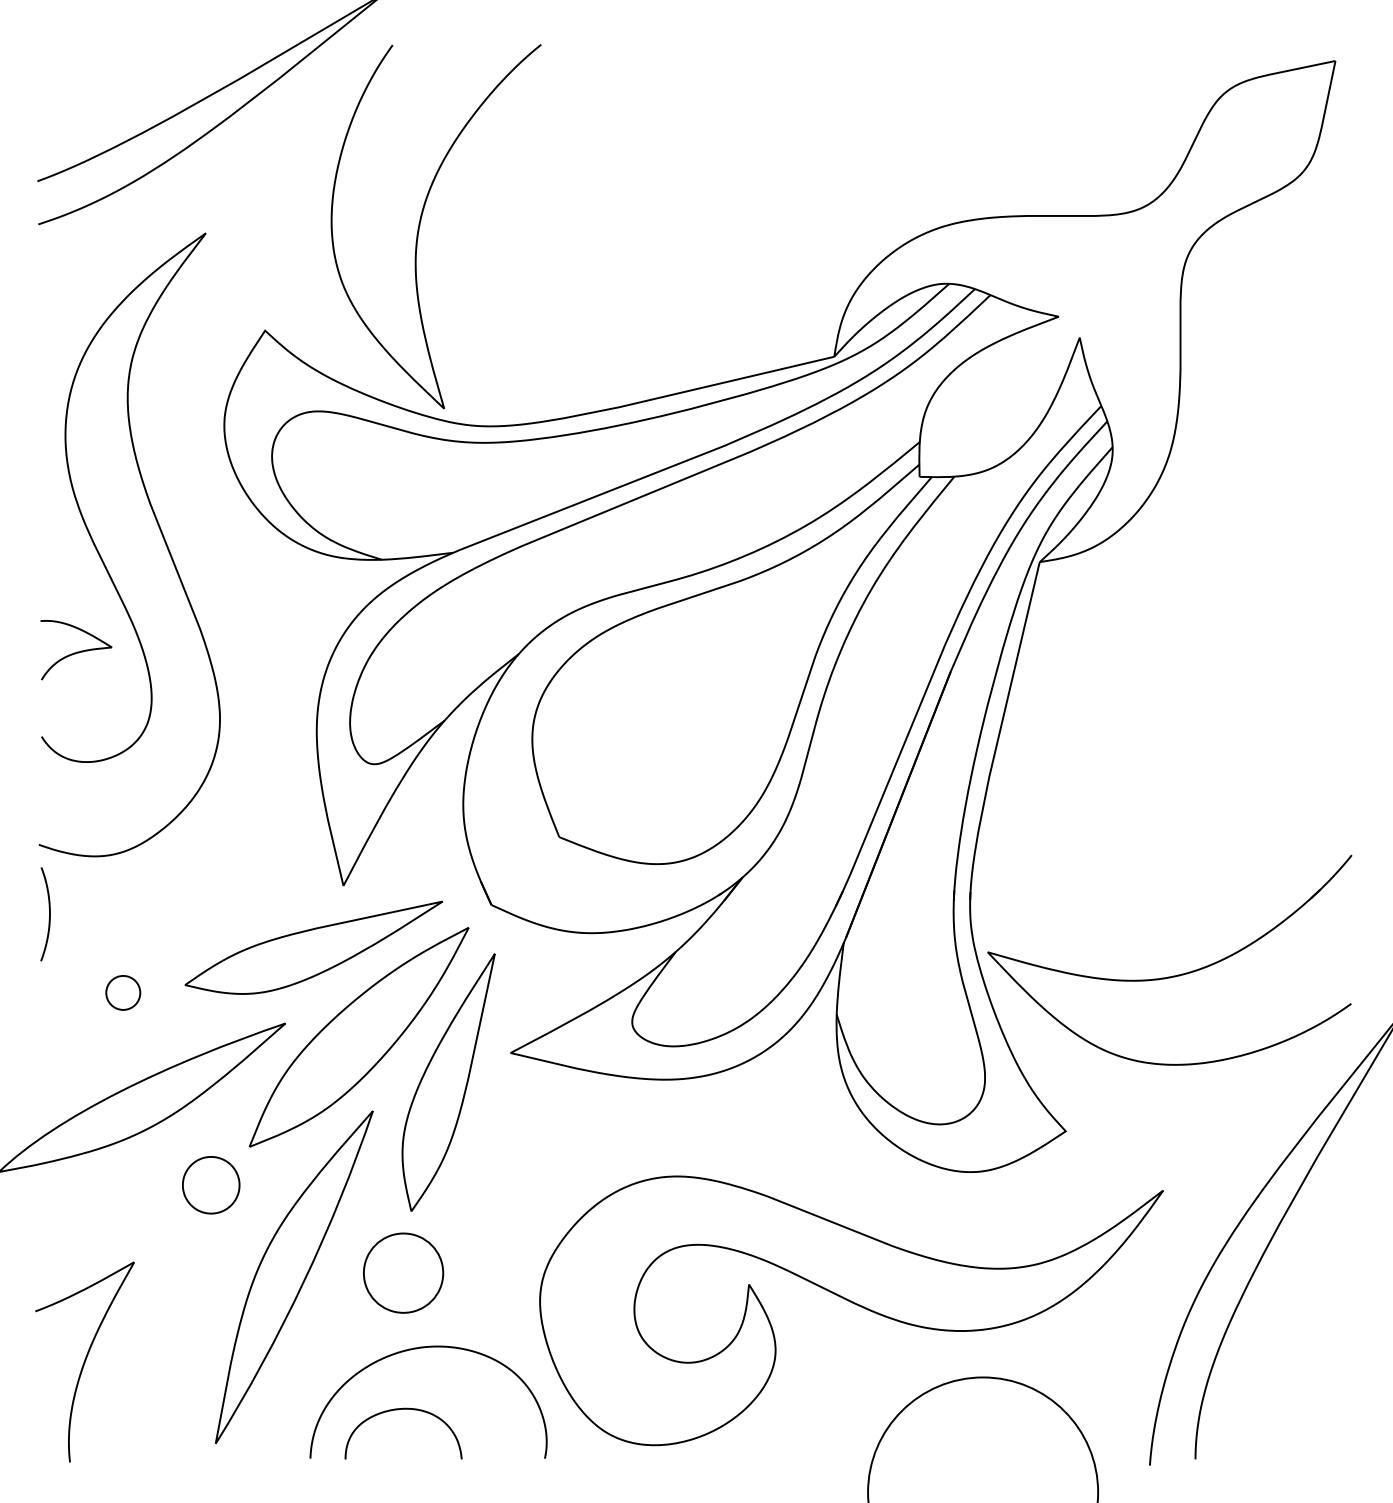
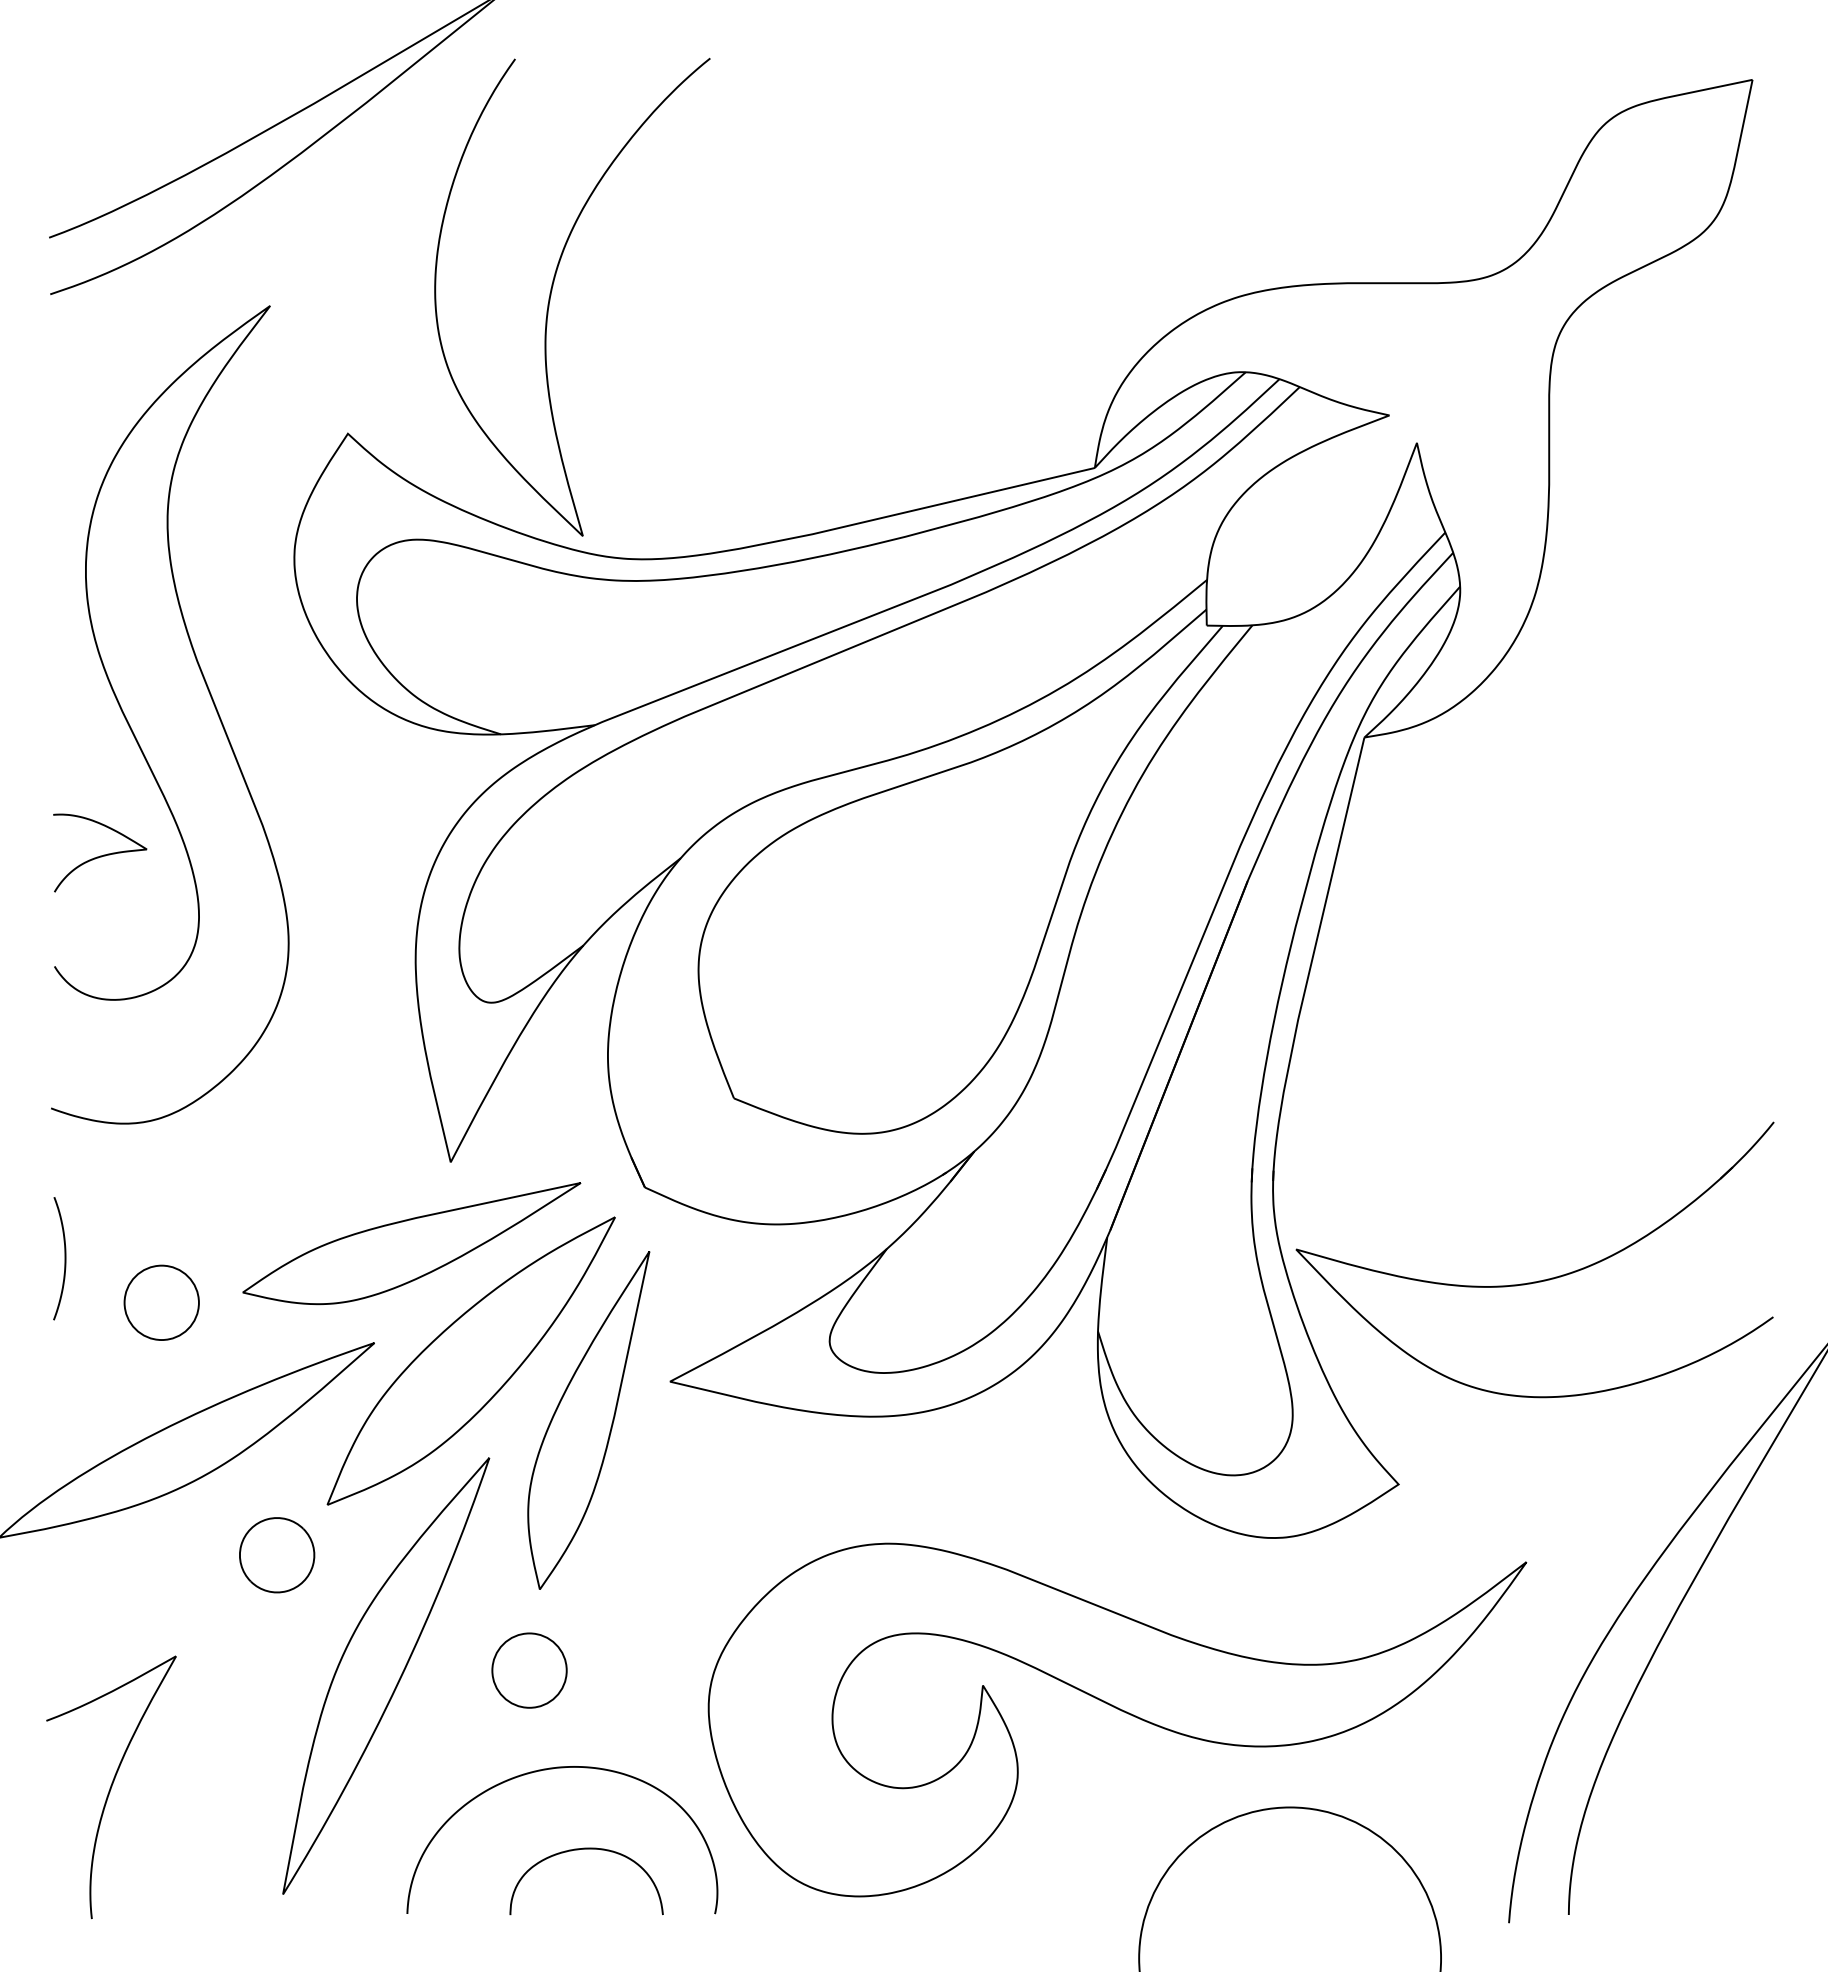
curve: (49, 914) -> (64, 1258), moved
circle: (123, 992) -> (161, 1302), size x1.67
circle: (403, 1273) -> (529, 1670), size x0.71
curve: (403, 1409) -> (586, 1849), moved

